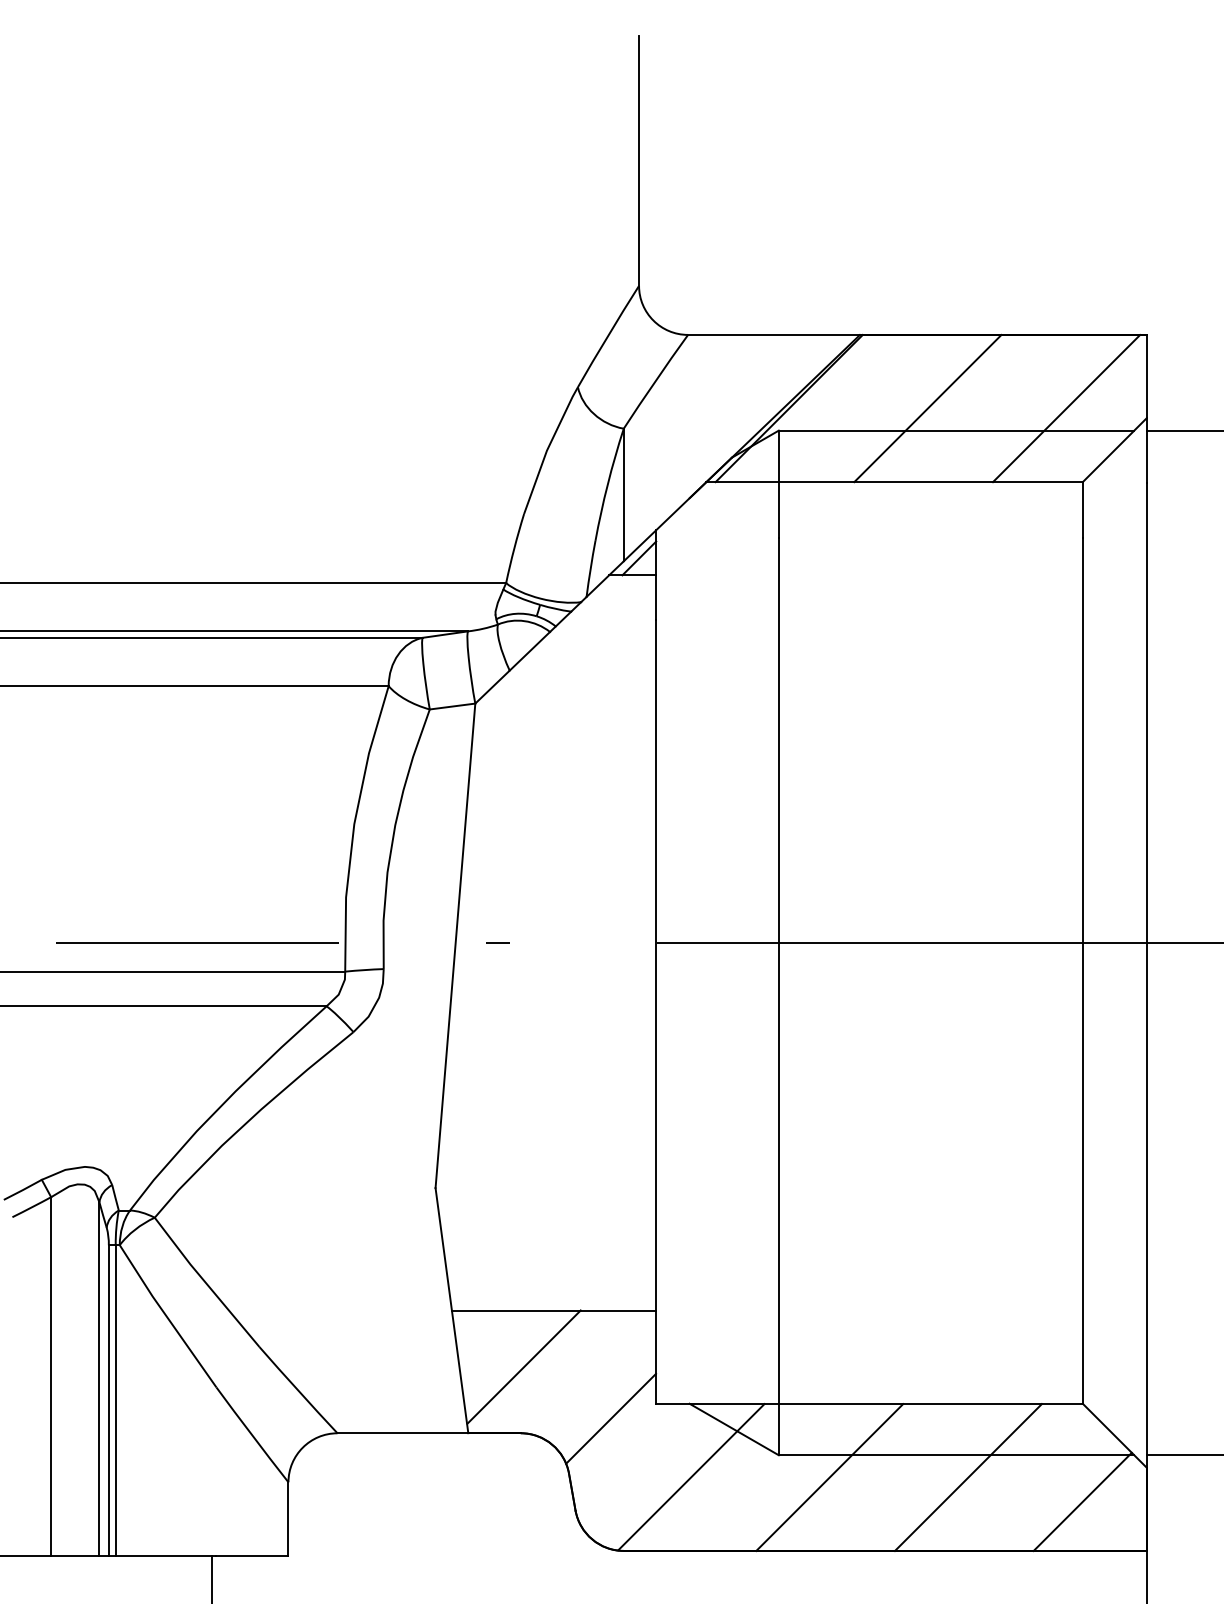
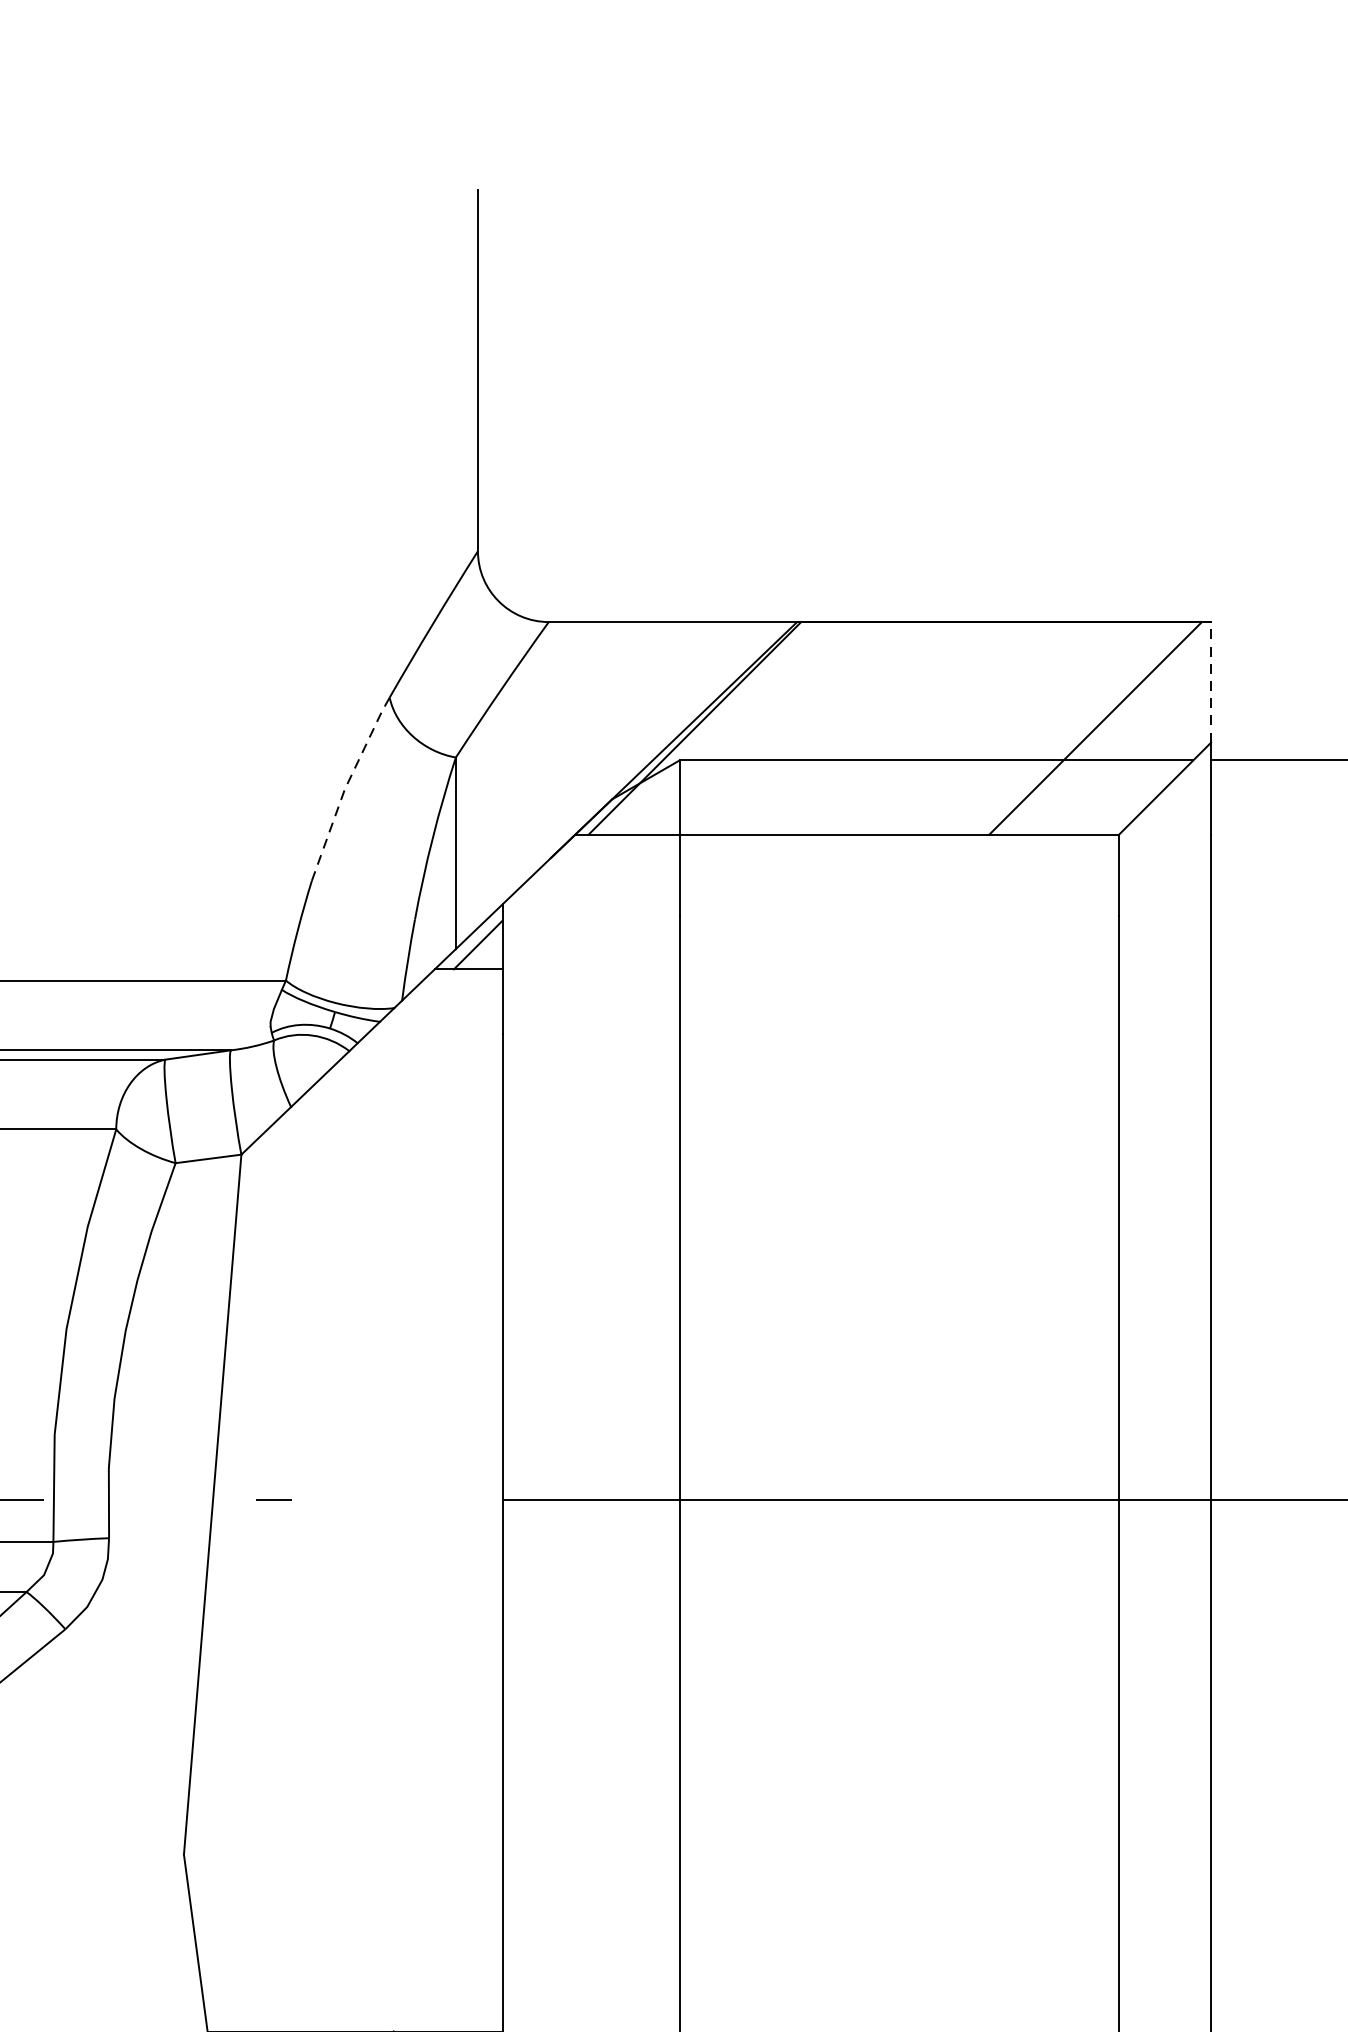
line: (1146, 376) -> (1211, 682), solid -> dashed
line: (927, 408) -> (894, 728), removed
line: (547, 448) -> (345, 786), solid -> dashed

